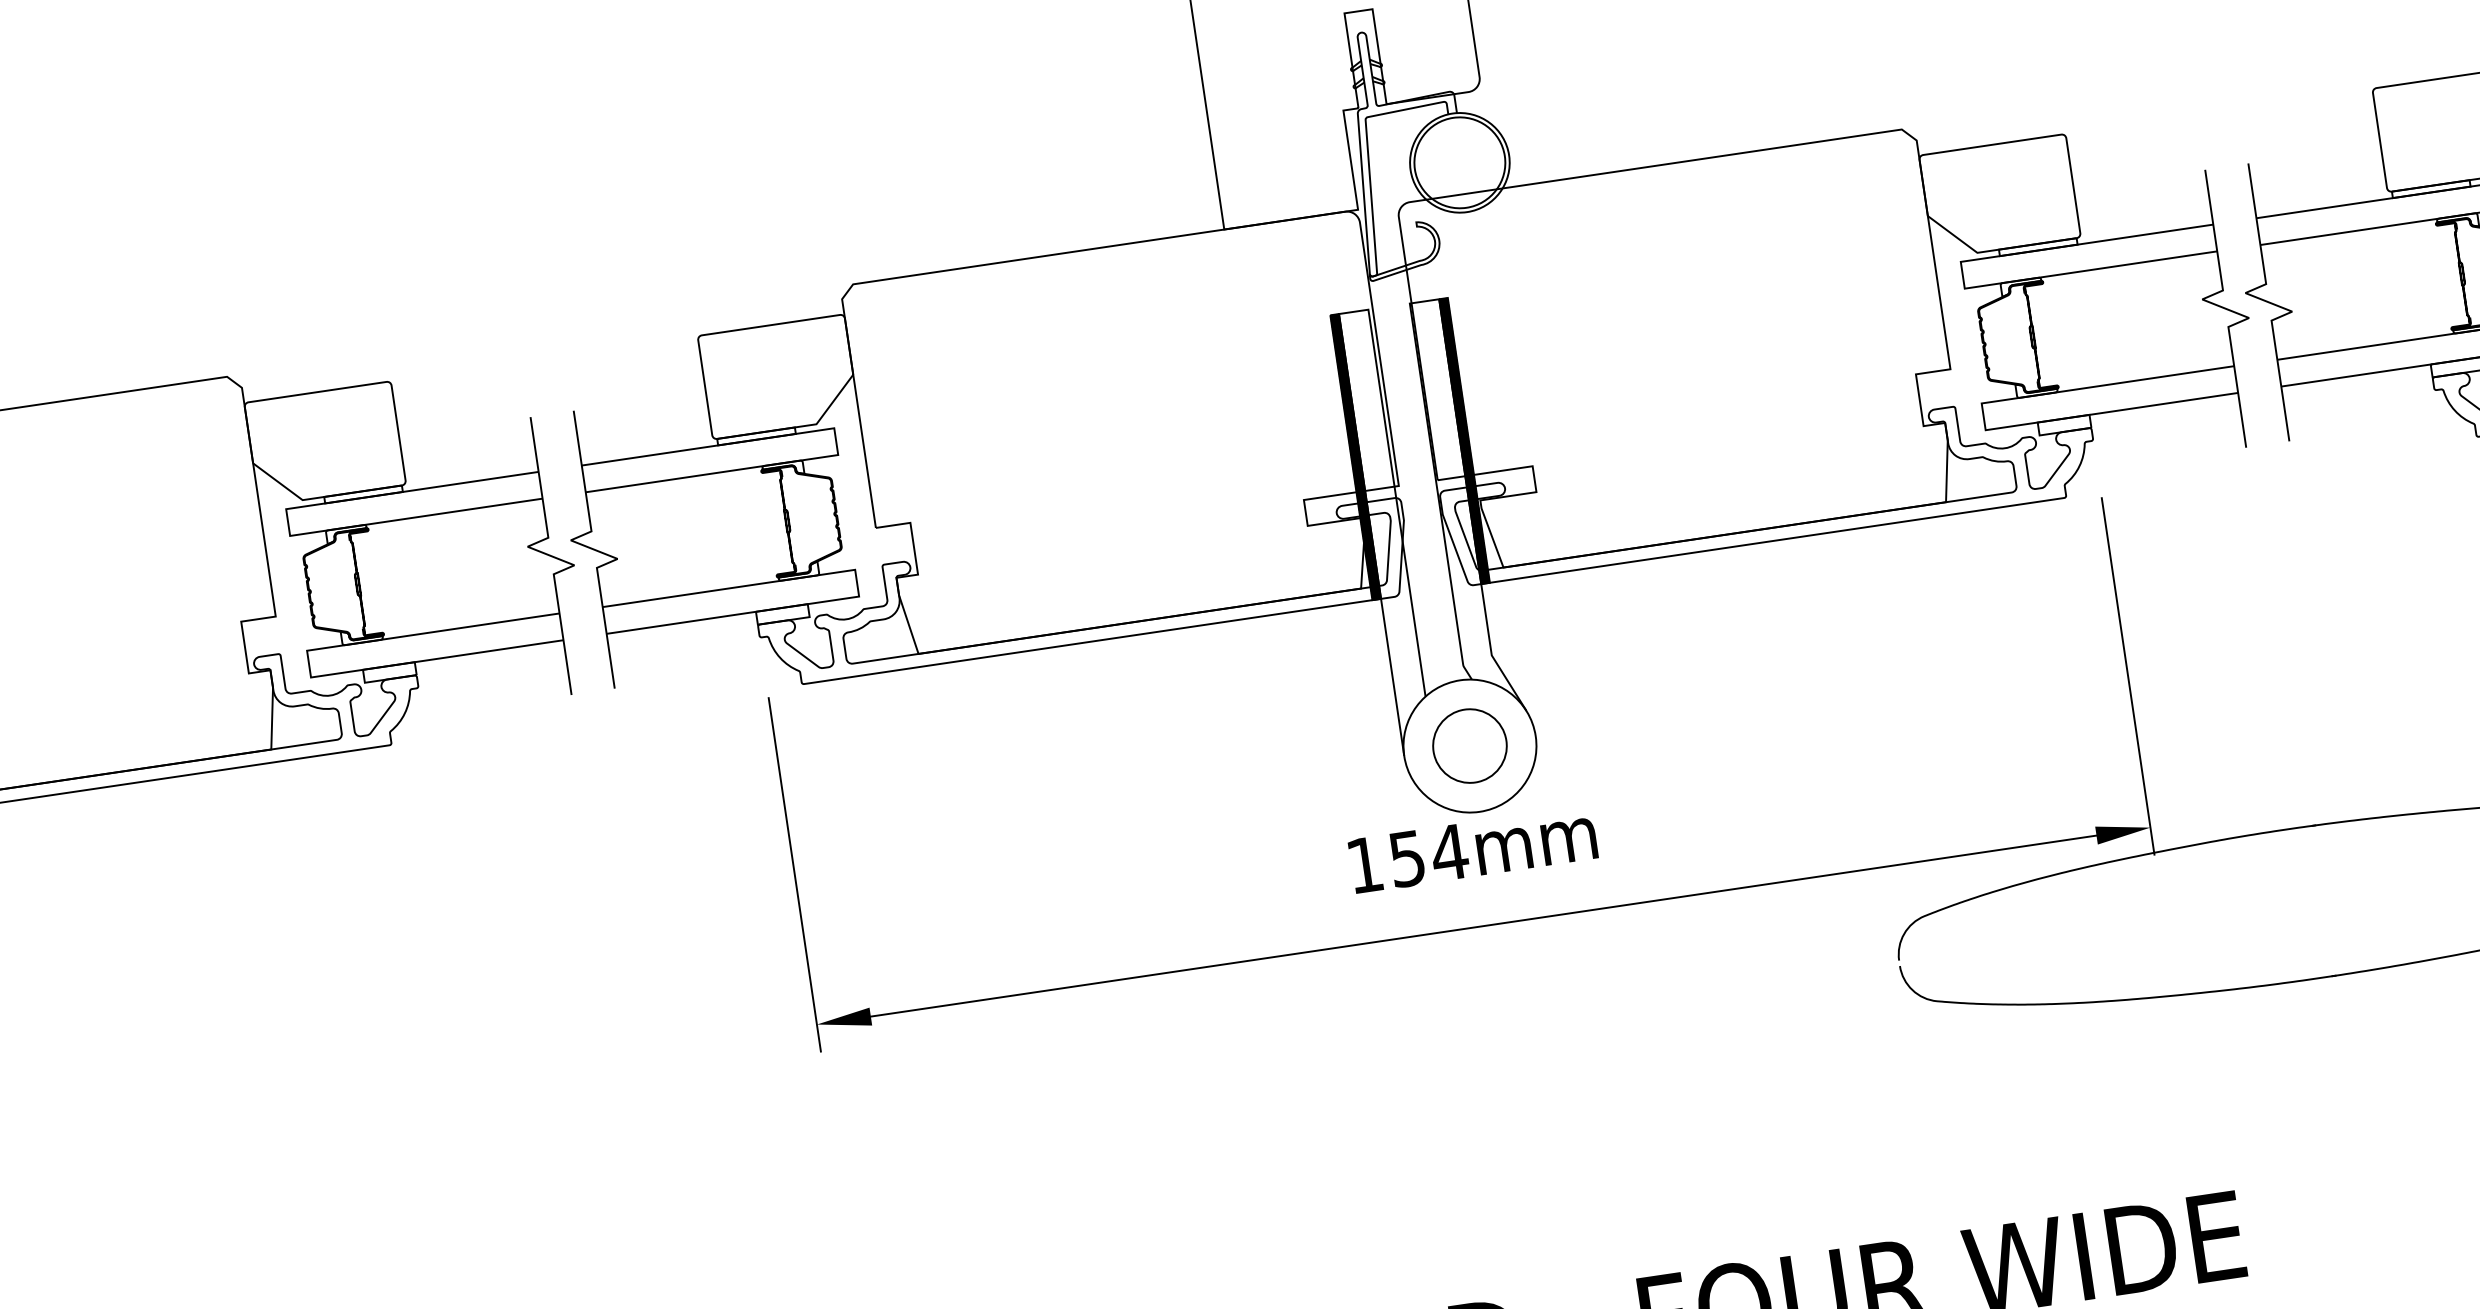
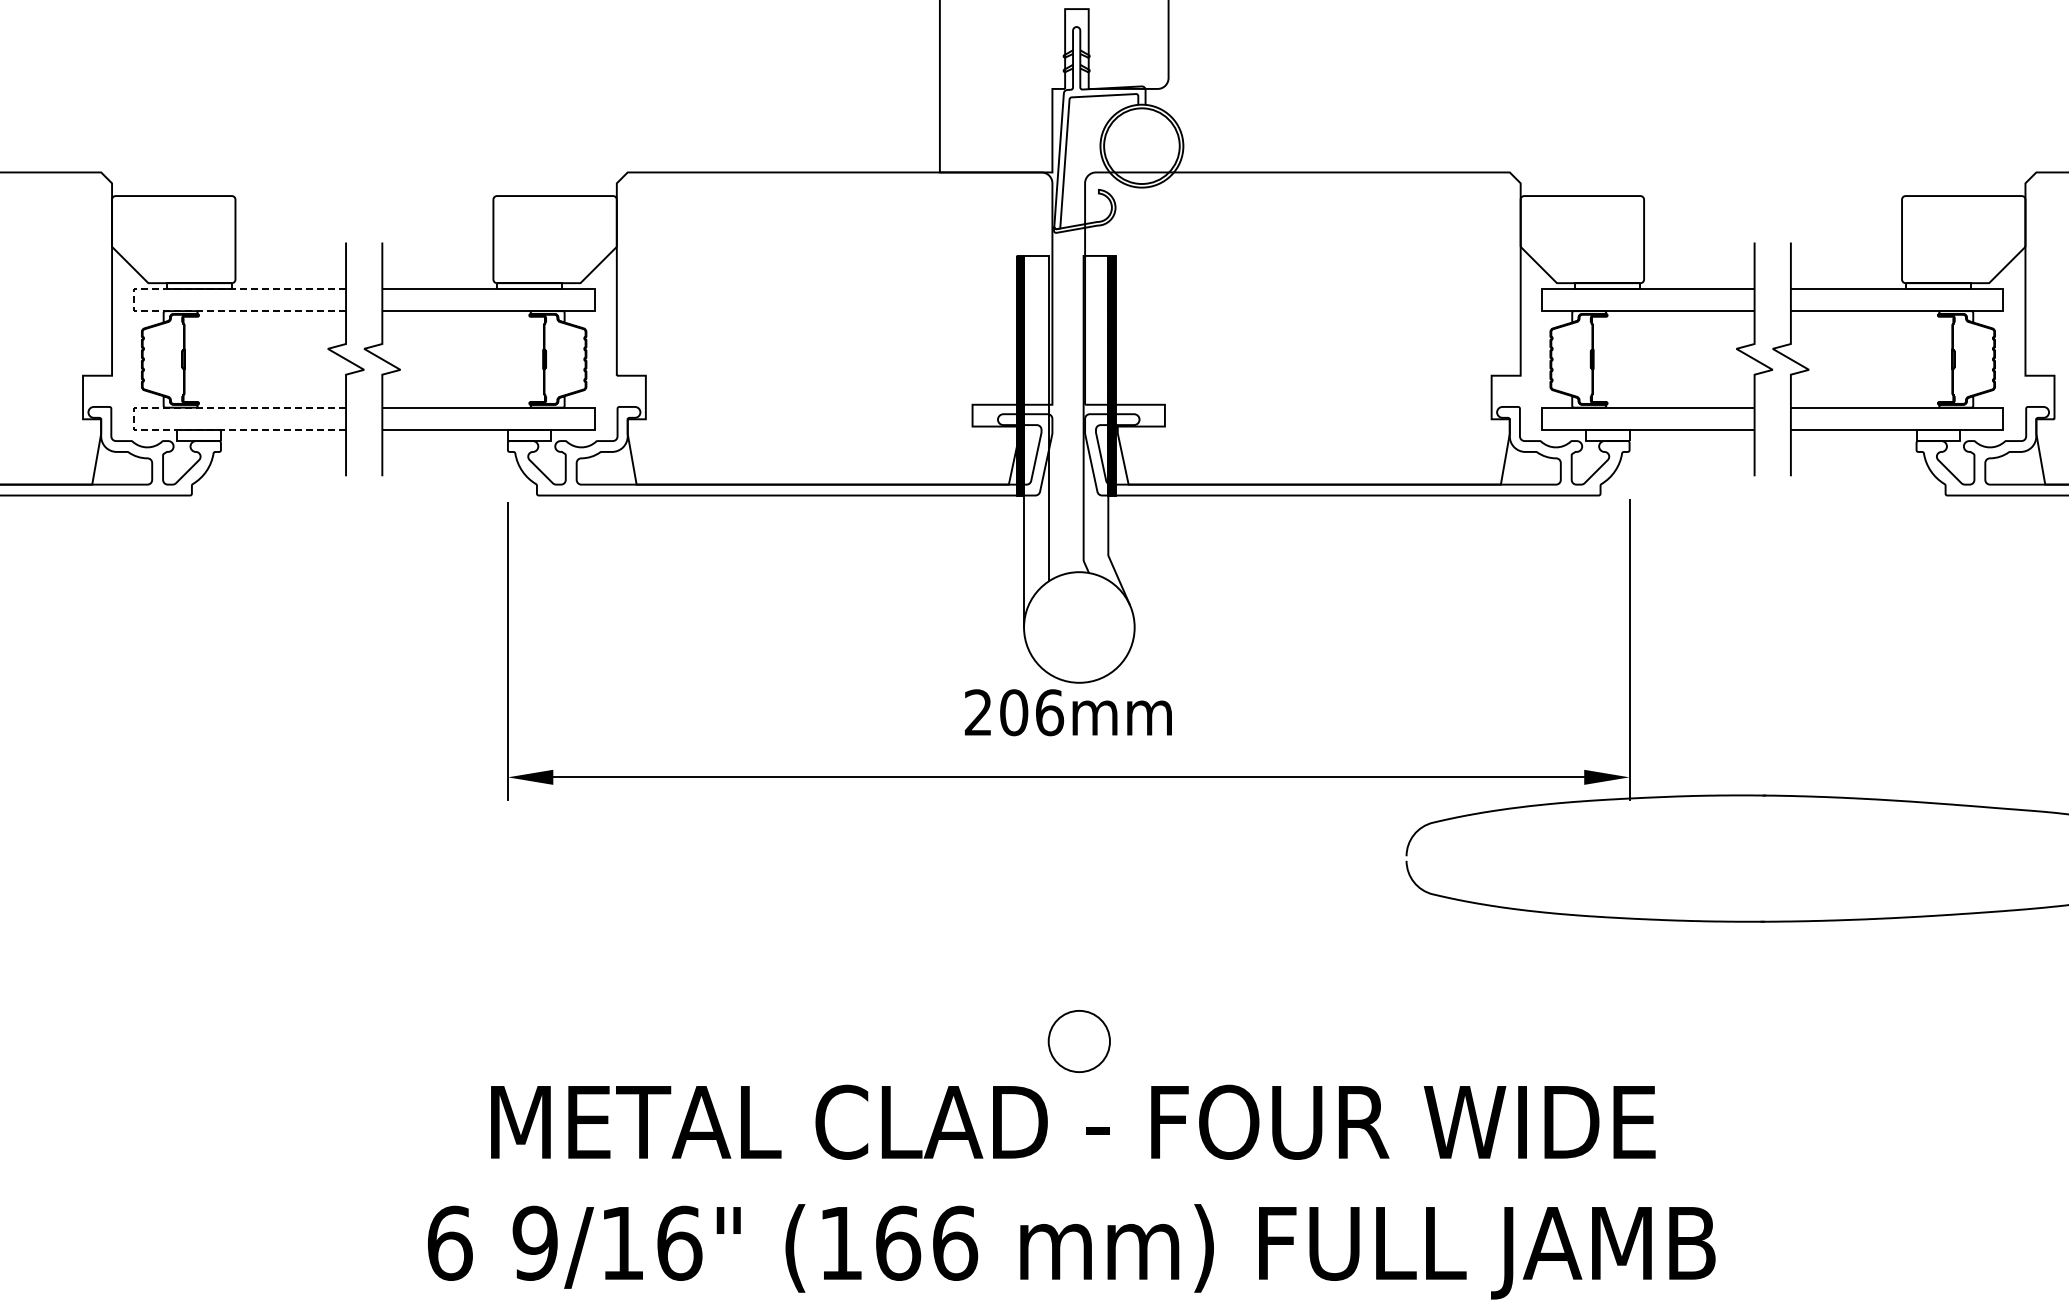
line: (288, 523) -> (133, 300), solid -> dashed
line: (308, 663) -> (133, 418), solid -> dashed
circle: (1468, 746) -> (1078, 1041), moved
text: (1407, 858) -> (1014, 712), 154mm -> 206mm

